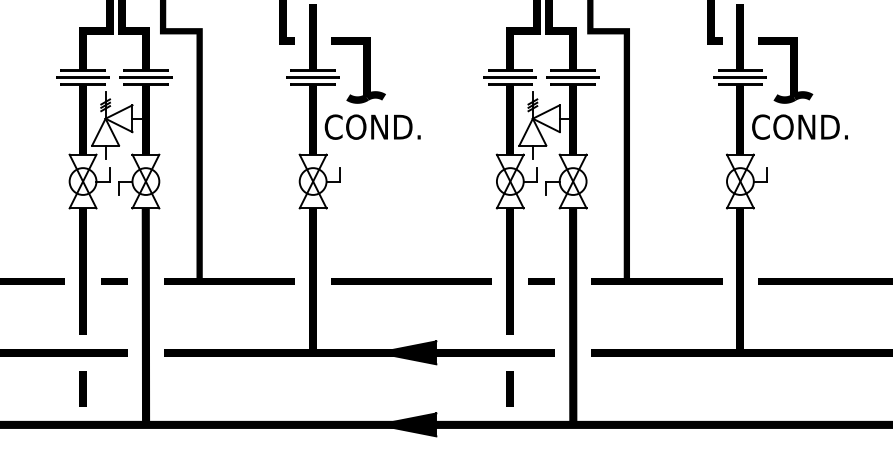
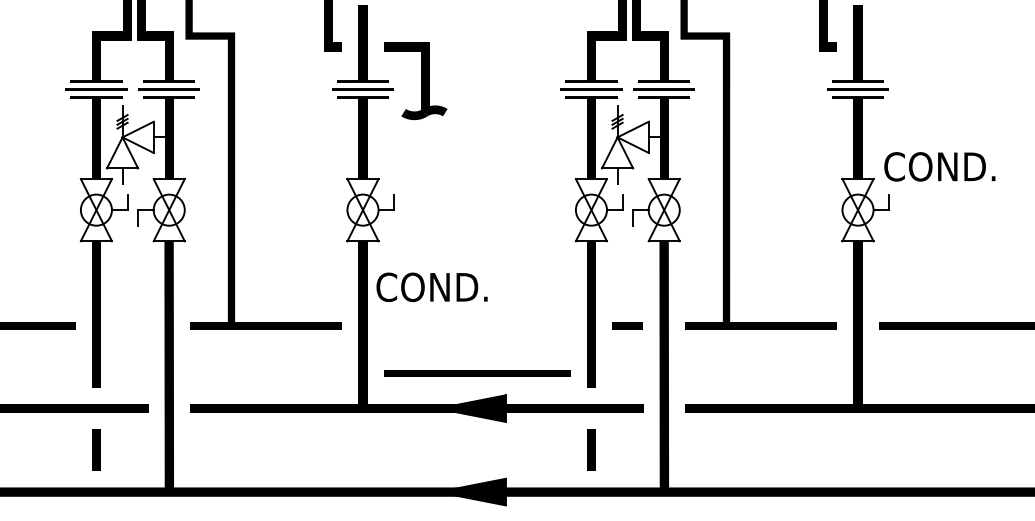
part: (785, 70) -> (910, 81), removed
text: (372, 126) -> (431, 286), moved
text: (799, 126) -> (939, 166), moved
line: (114, 281) -> (132, 325), removed
line: (411, 281) -> (476, 373), moved

